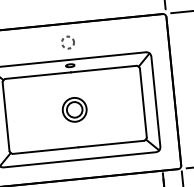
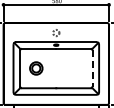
line: (143, 104) -> (92, 69), solid -> dashed
part: (75, 109) -> (36, 68), moved

